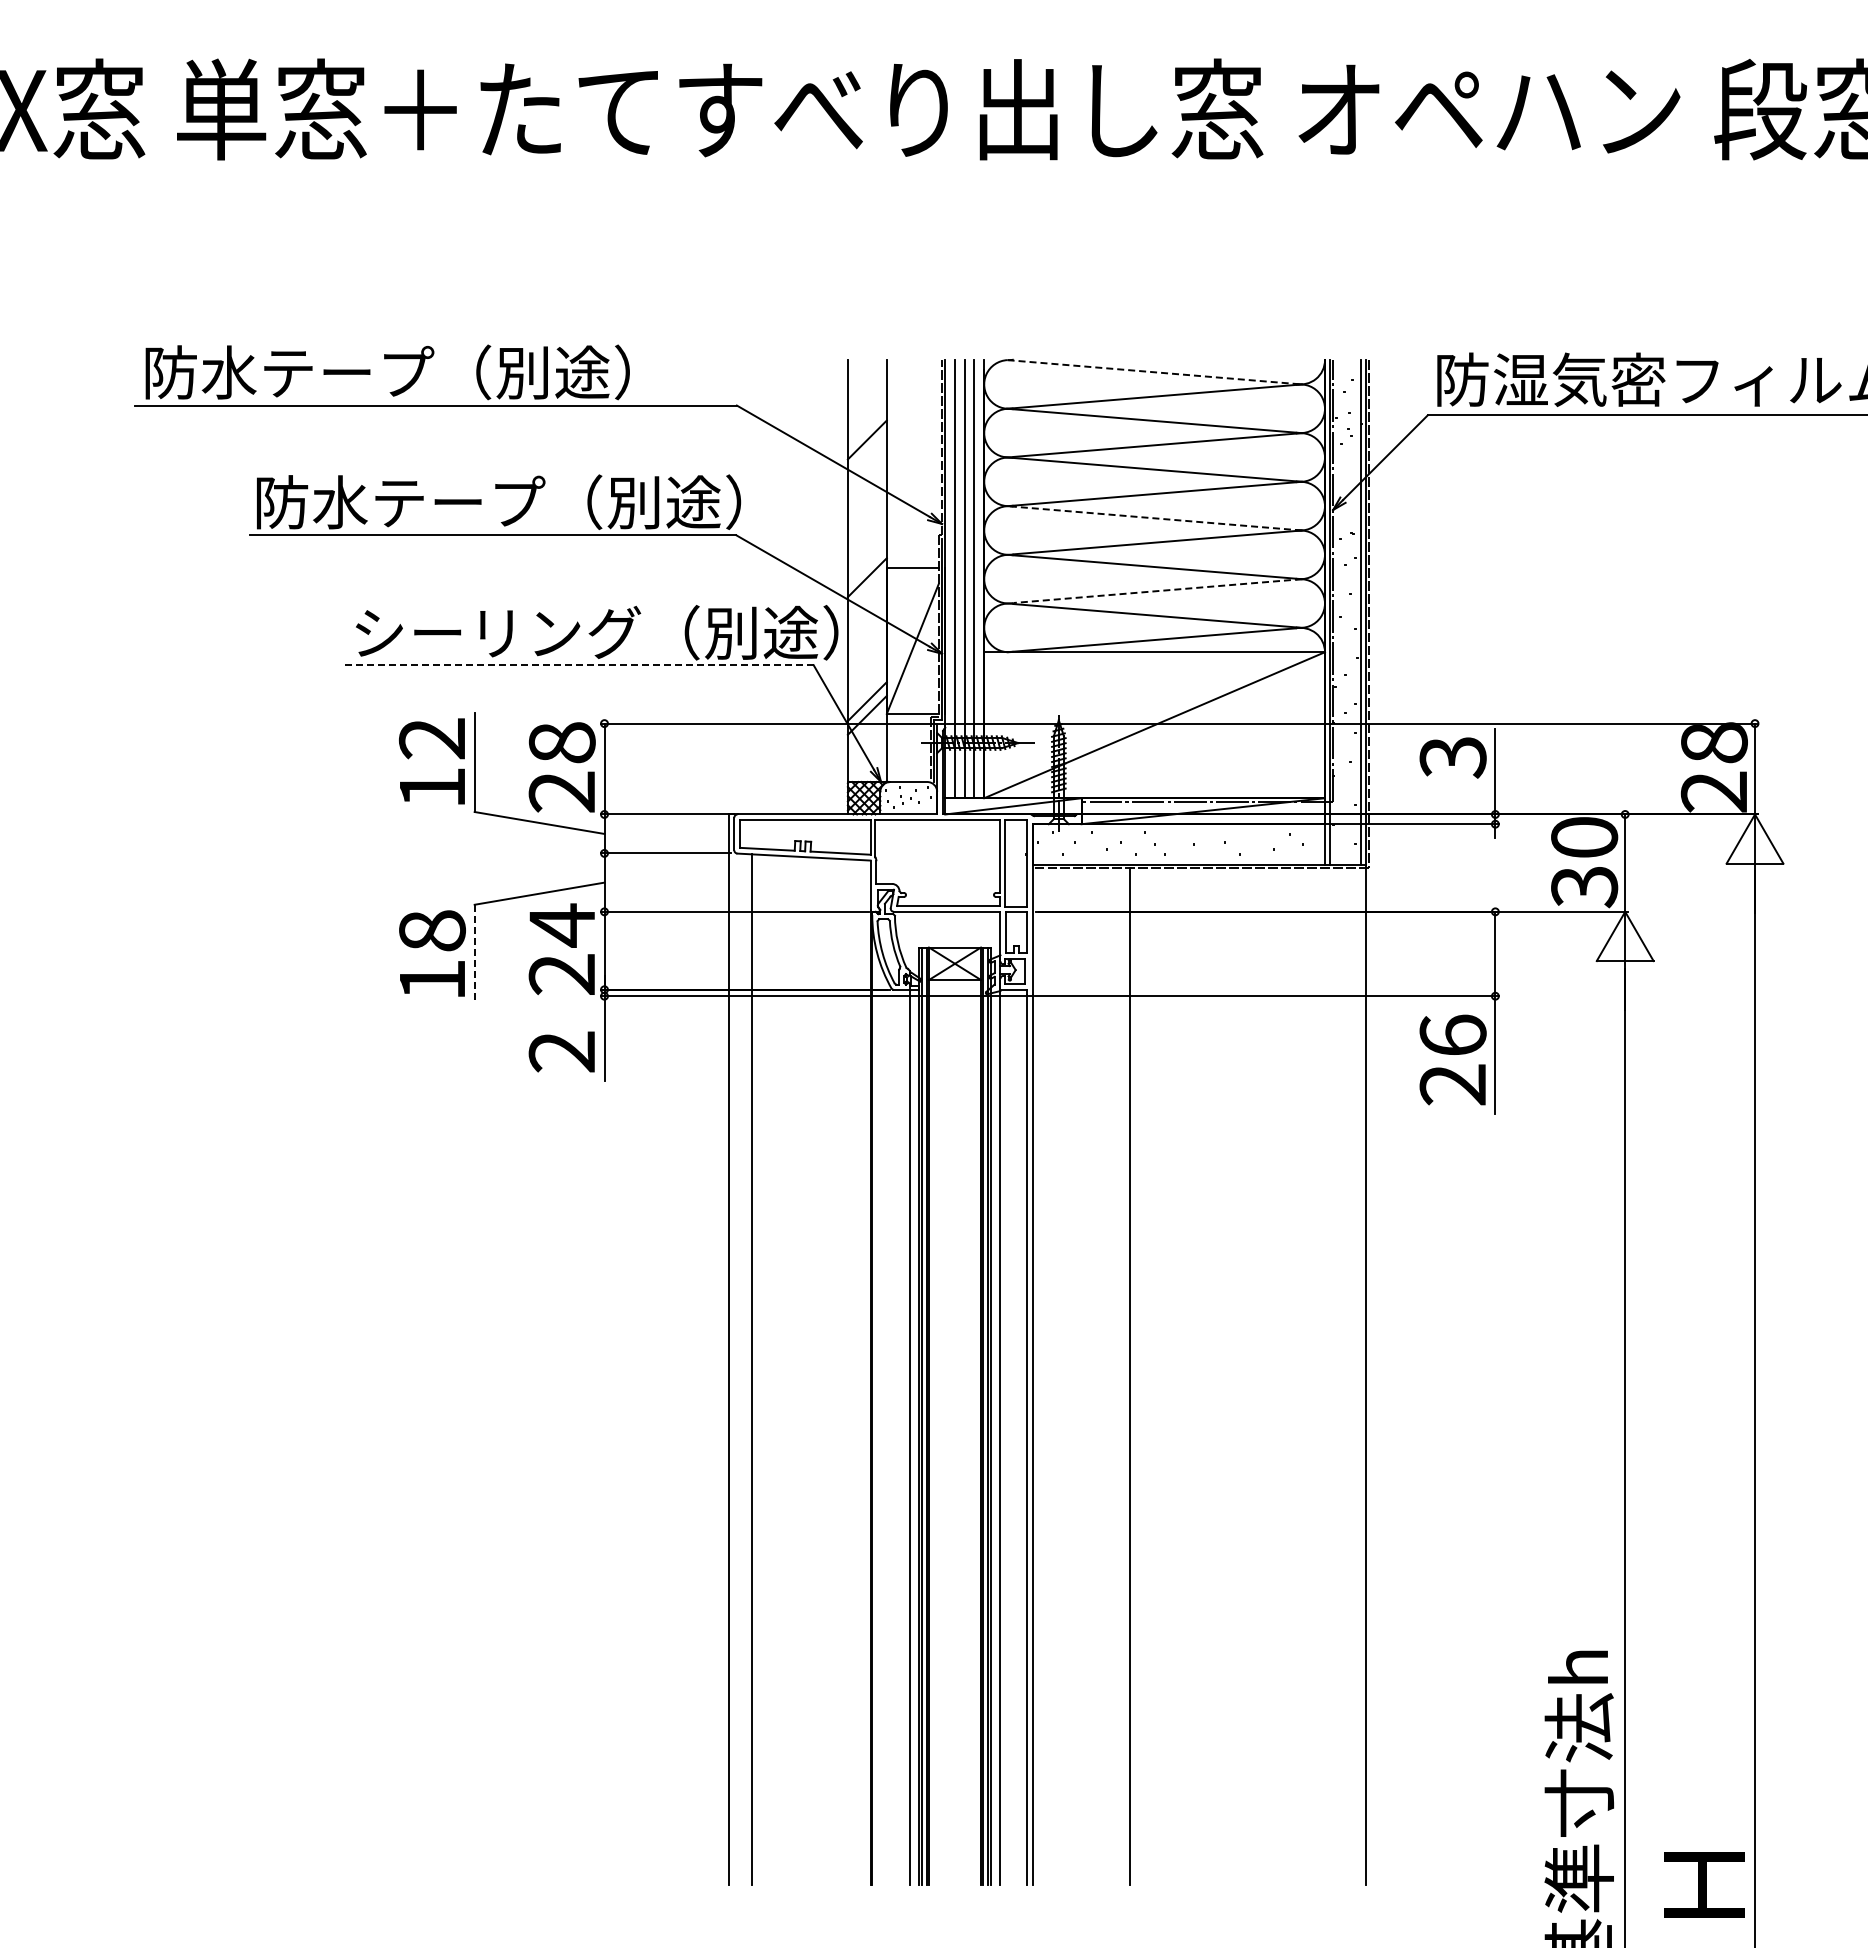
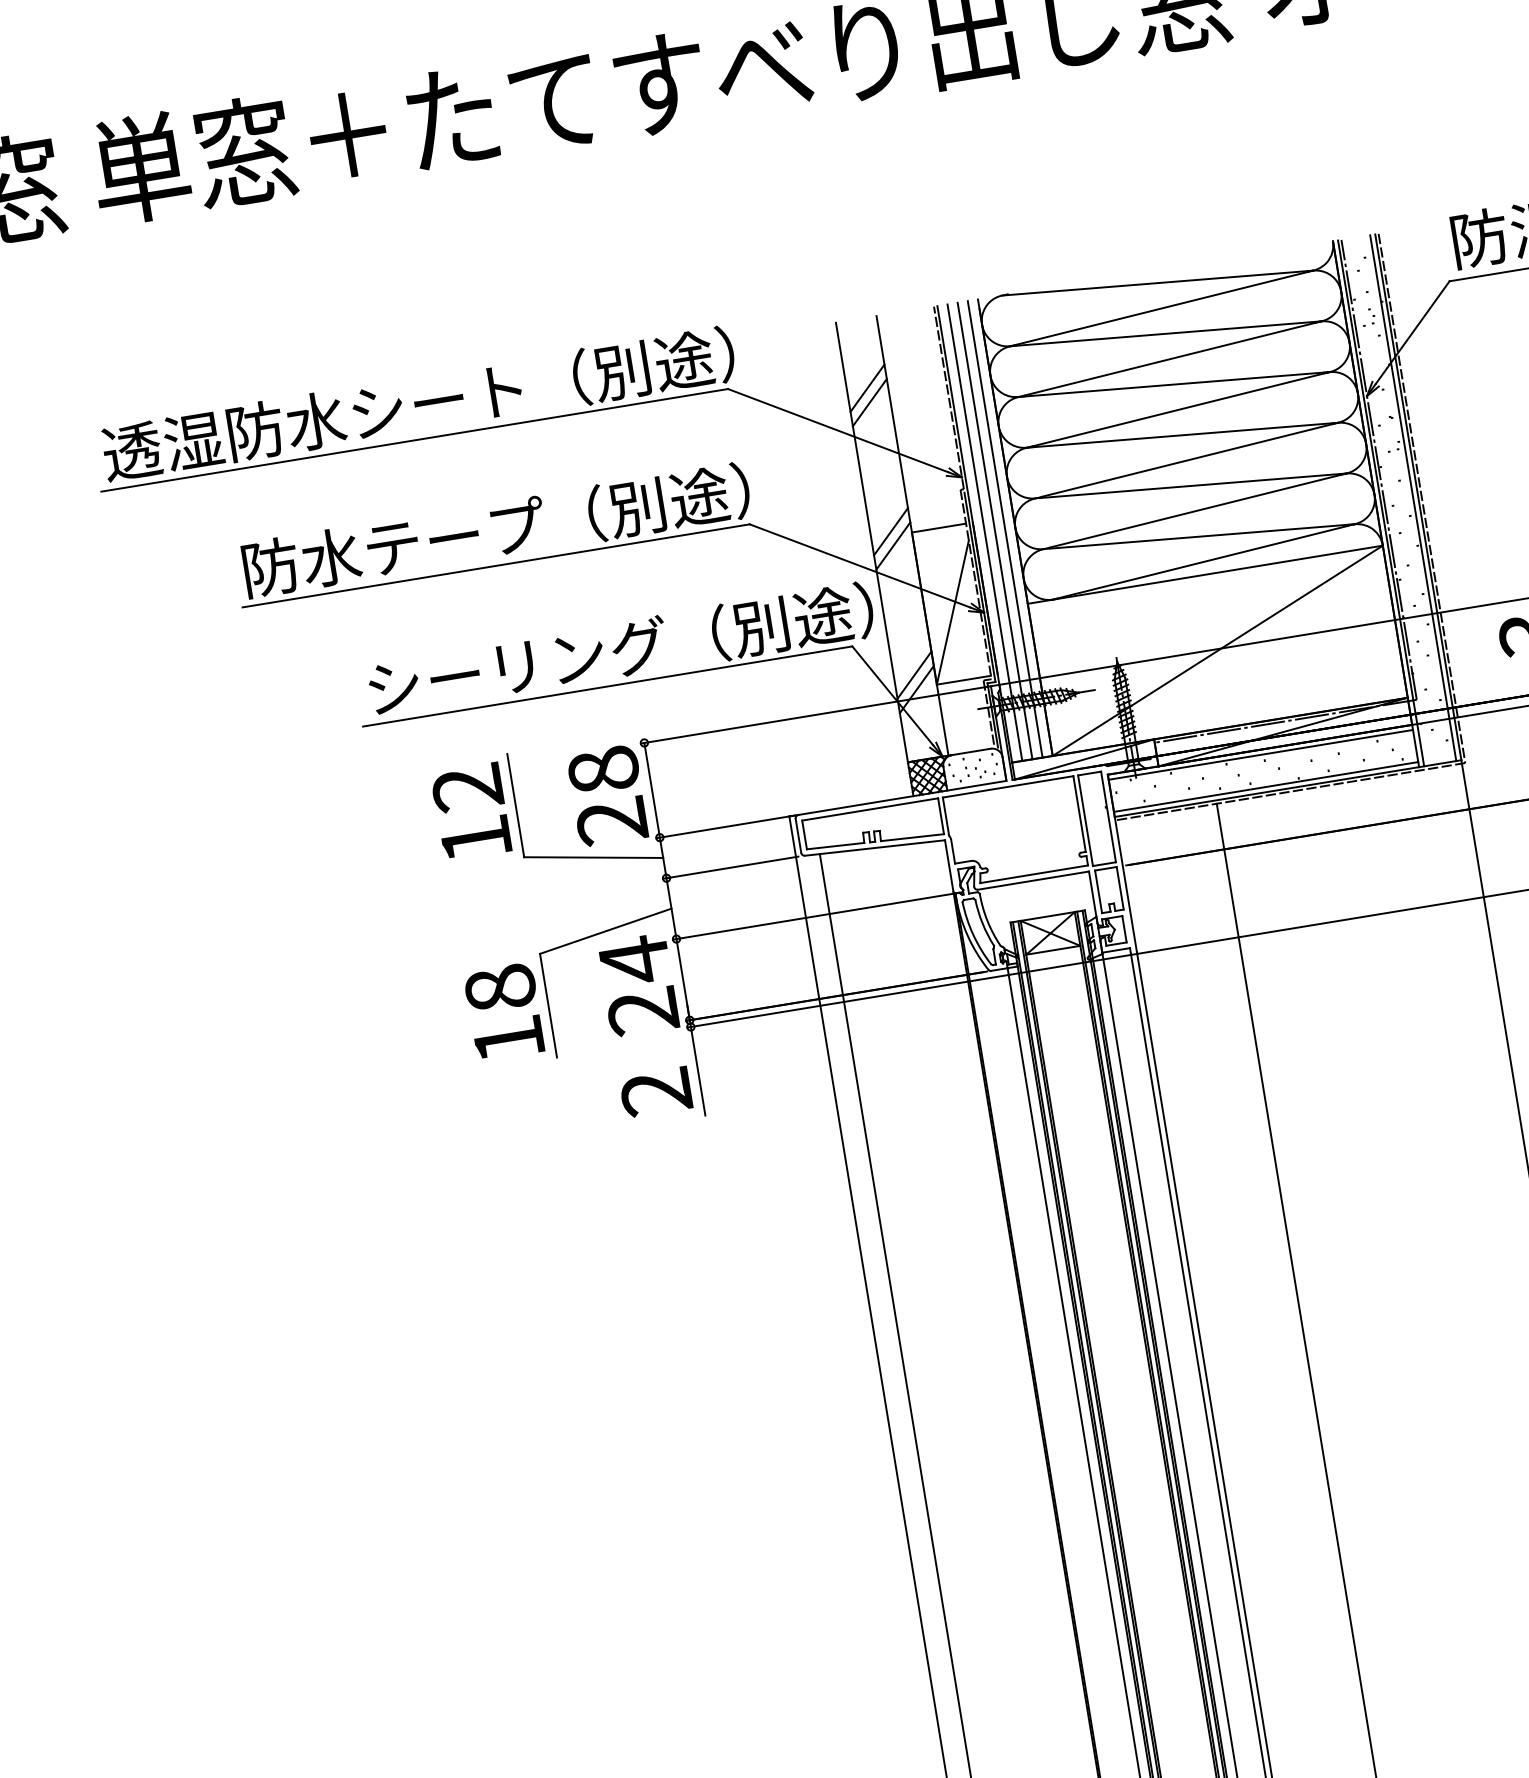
text: (445, 372) -> (418, 404), 防水テープ（別途） -> 透湿防水シート（別途）
line: (1154, 372) -> (1157, 283), dashed -> solid
line: (866, 425) -> (866, 387), added
line: (1154, 518) -> (1182, 435), dashed -> solid
line: (866, 563) -> (890, 531), added
line: (1157, 591) -> (1197, 511), dashed -> solid
line: (578, 665) -> (607, 686), dashed -> solid
line: (1178, 829) -> (1260, 755), added
line: (1178, 859) -> (1265, 786), added
line: (474, 954) -> (548, 1005), dashed -> solid

